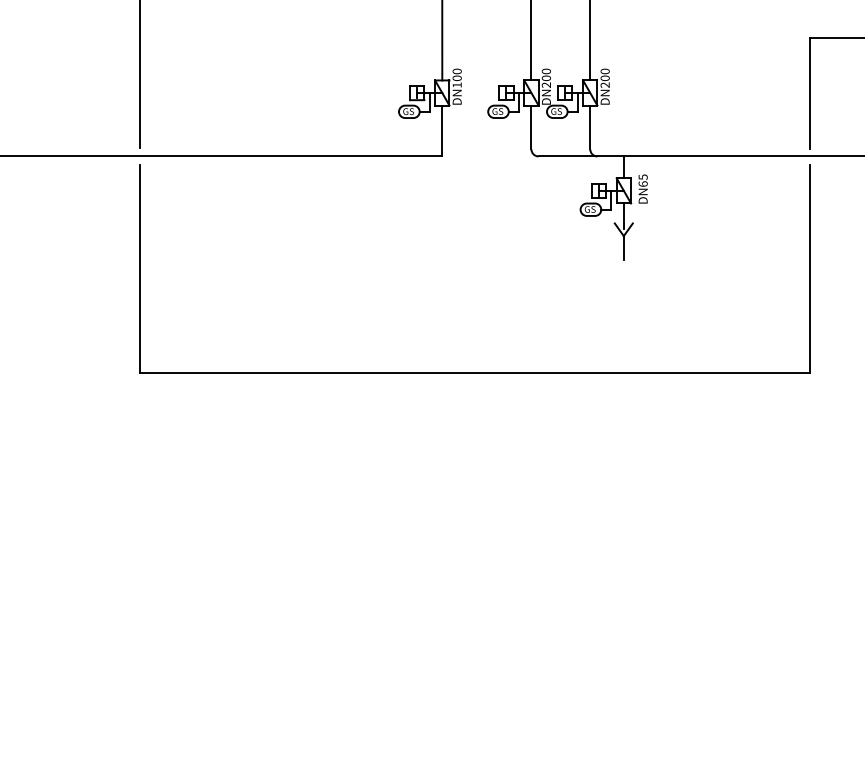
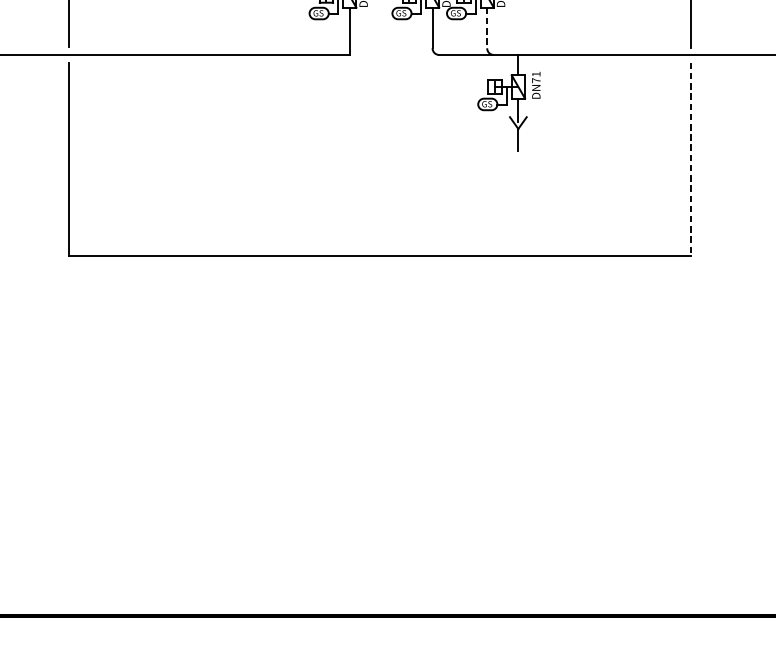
line: (590, 127) -> (487, 28), solid -> dashed
text: (642, 180) -> (535, 77), DN65 -> DN71
line: (810, 269) -> (691, 159), solid -> dashed

